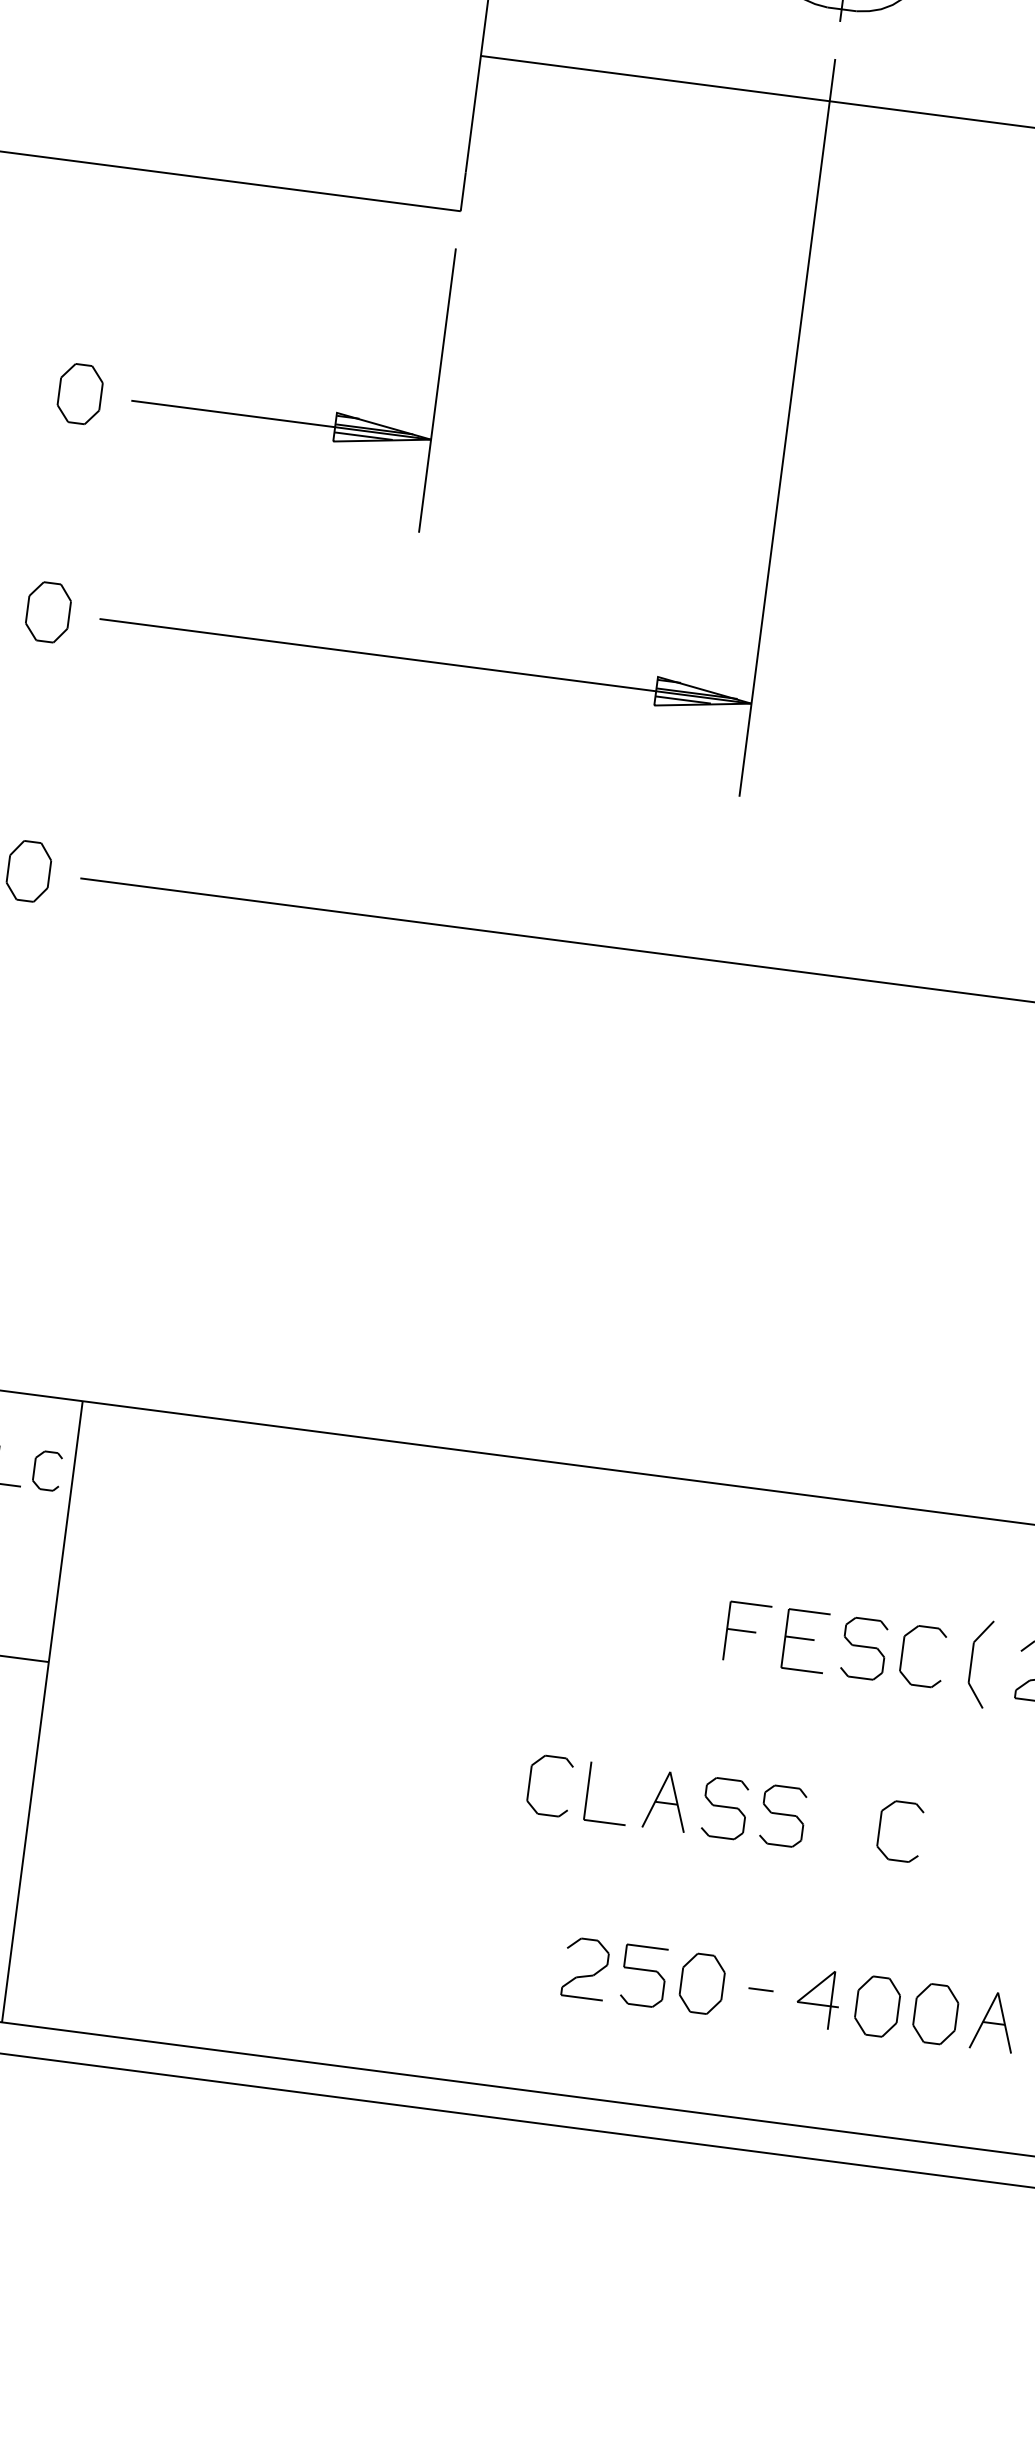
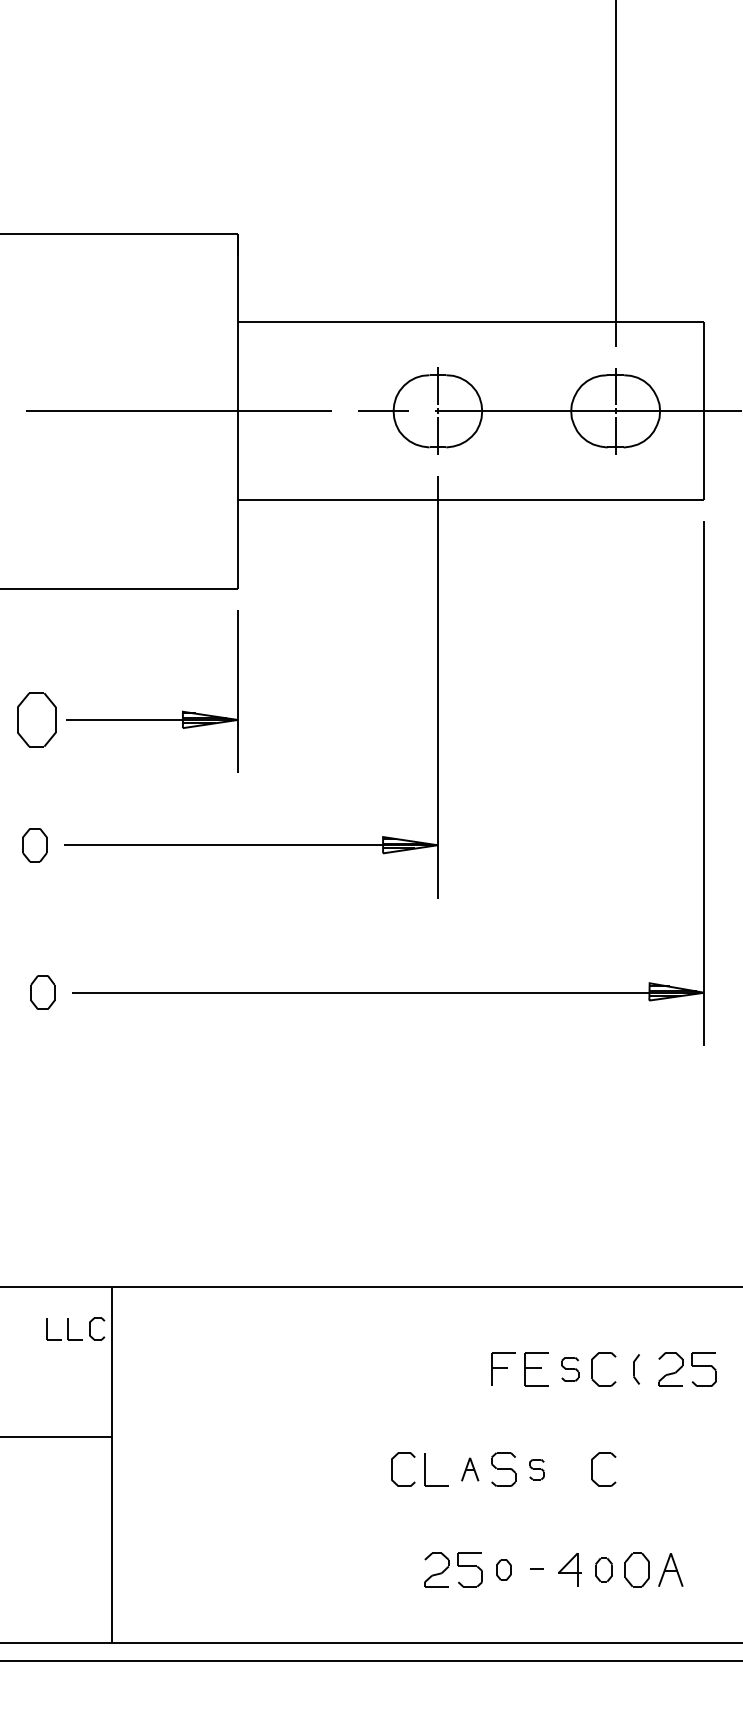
part: (79, 393) -> (36, 719), size x1.6
part: (862, 1648) -> (569, 1369), size x0.7
part: (979, 1663) -> (636, 1369), size x0.6
part: (665, 1800) -> (469, 1469), size x0.7
part: (782, 1815) -> (536, 1469), size x0.6
part: (702, 1982) -> (503, 1569), size x0.6
part: (876, 2005) -> (603, 1569), size x0.7

